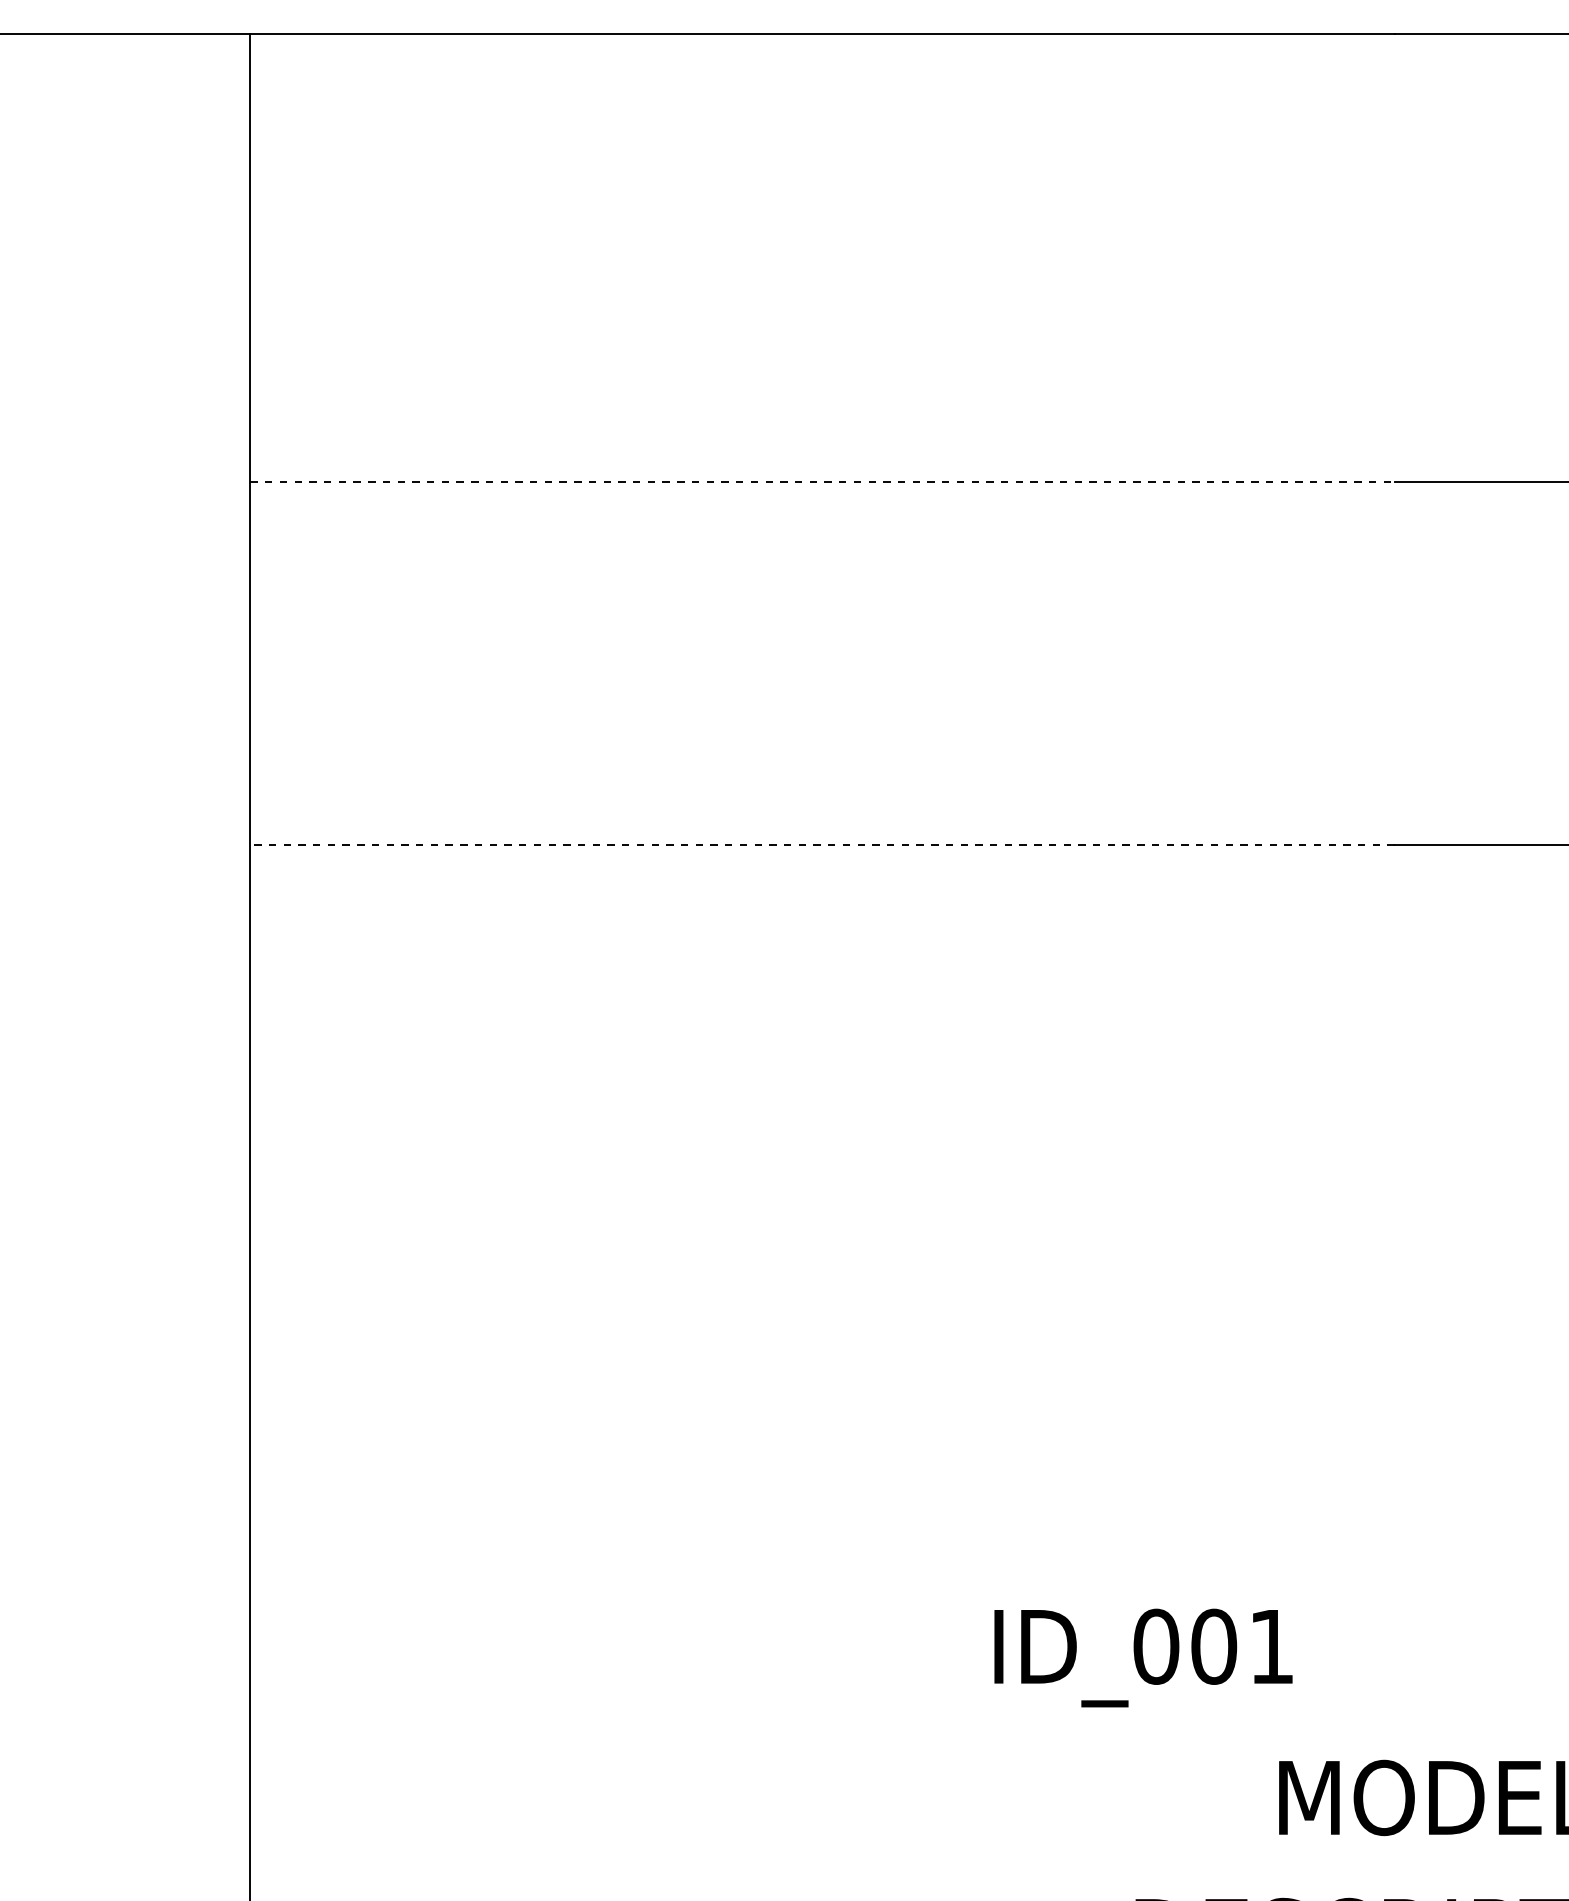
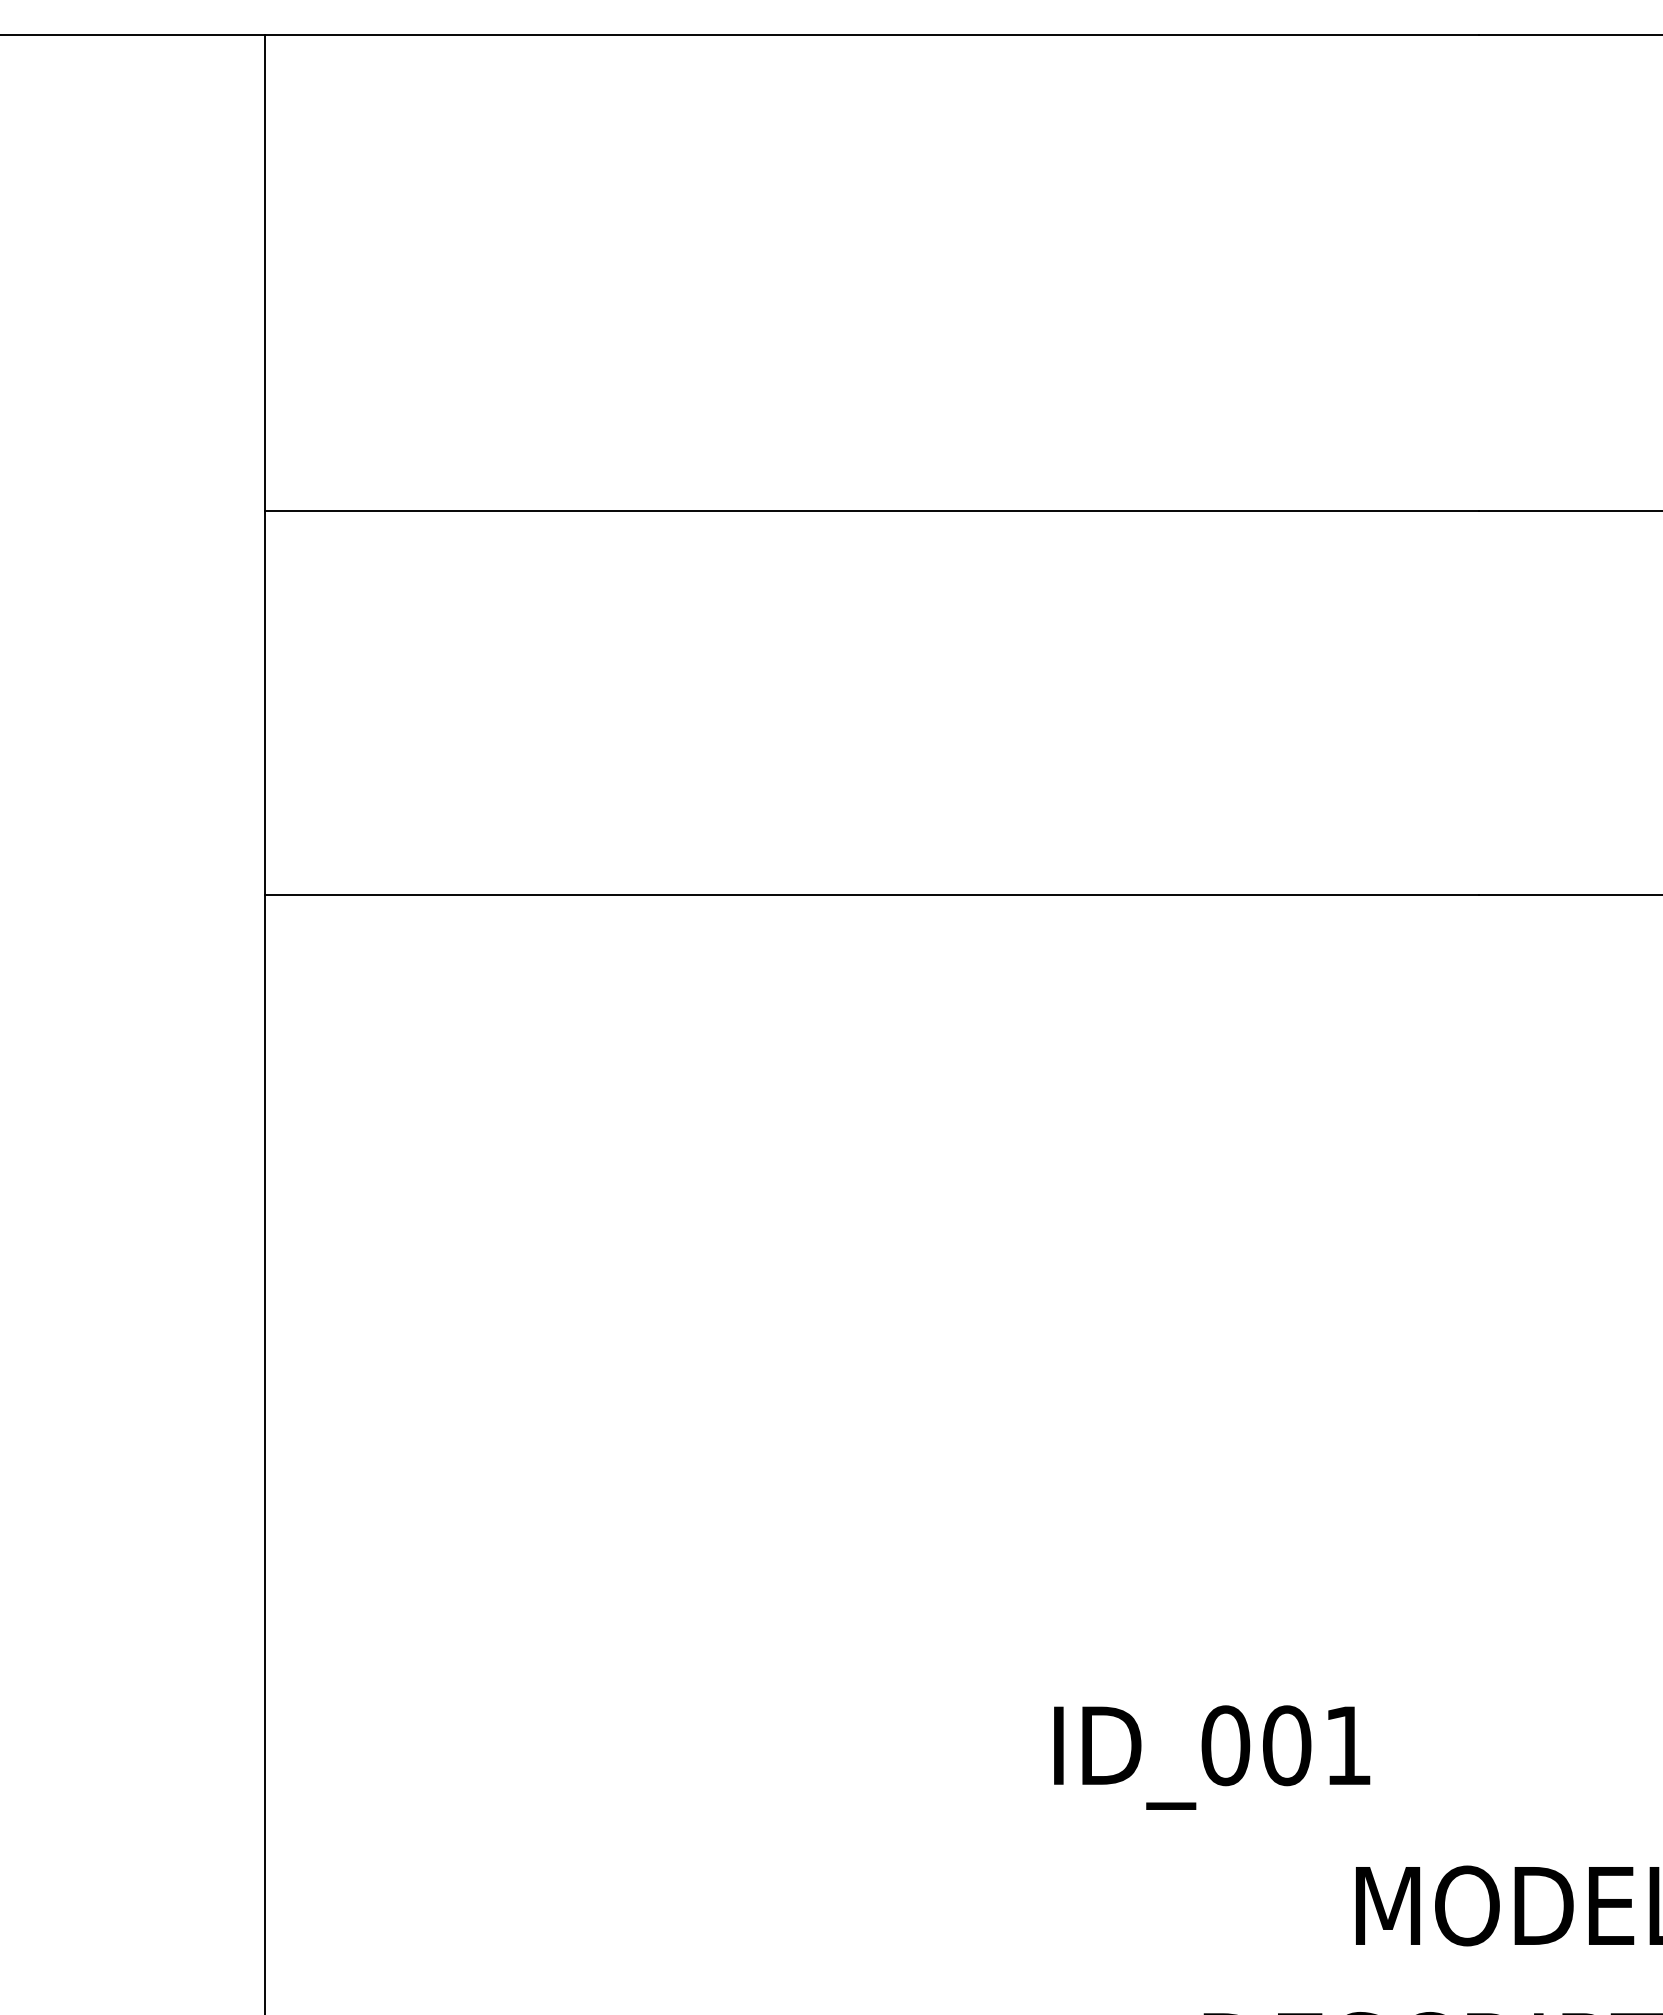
line: (822, 481) -> (871, 510), dashed -> solid
line: (822, 844) -> (871, 895), dashed -> solid

